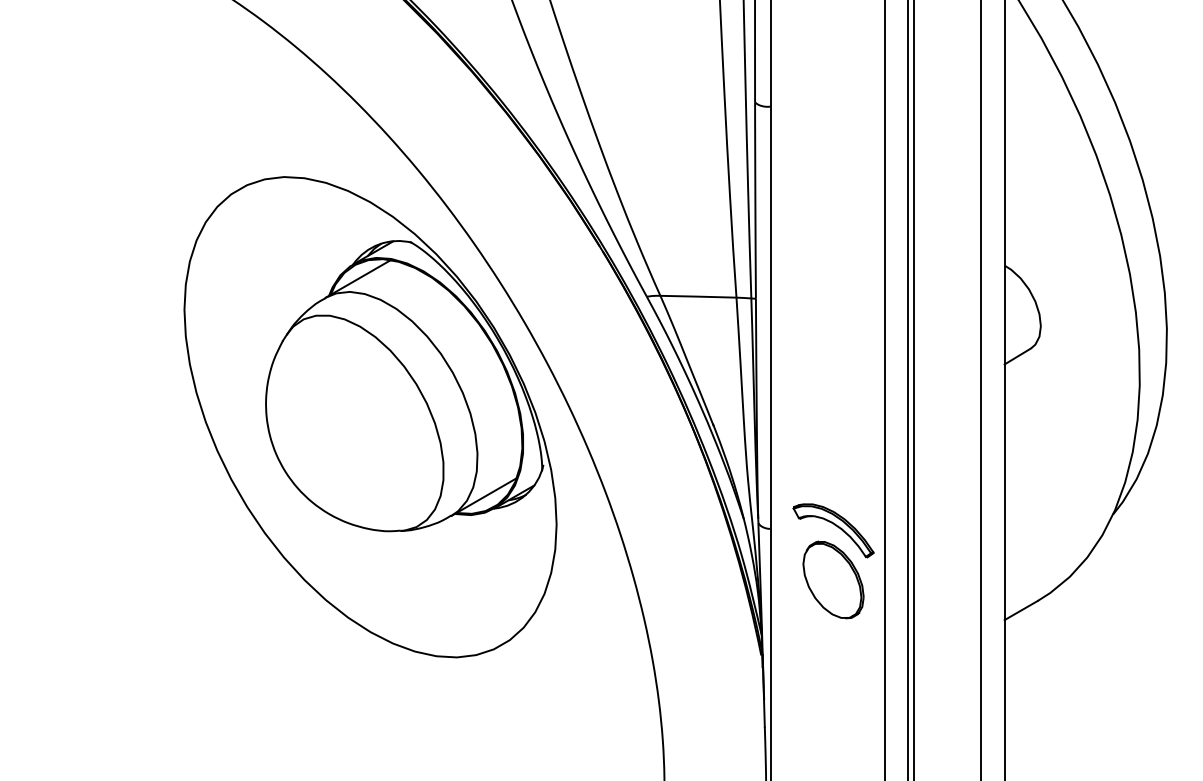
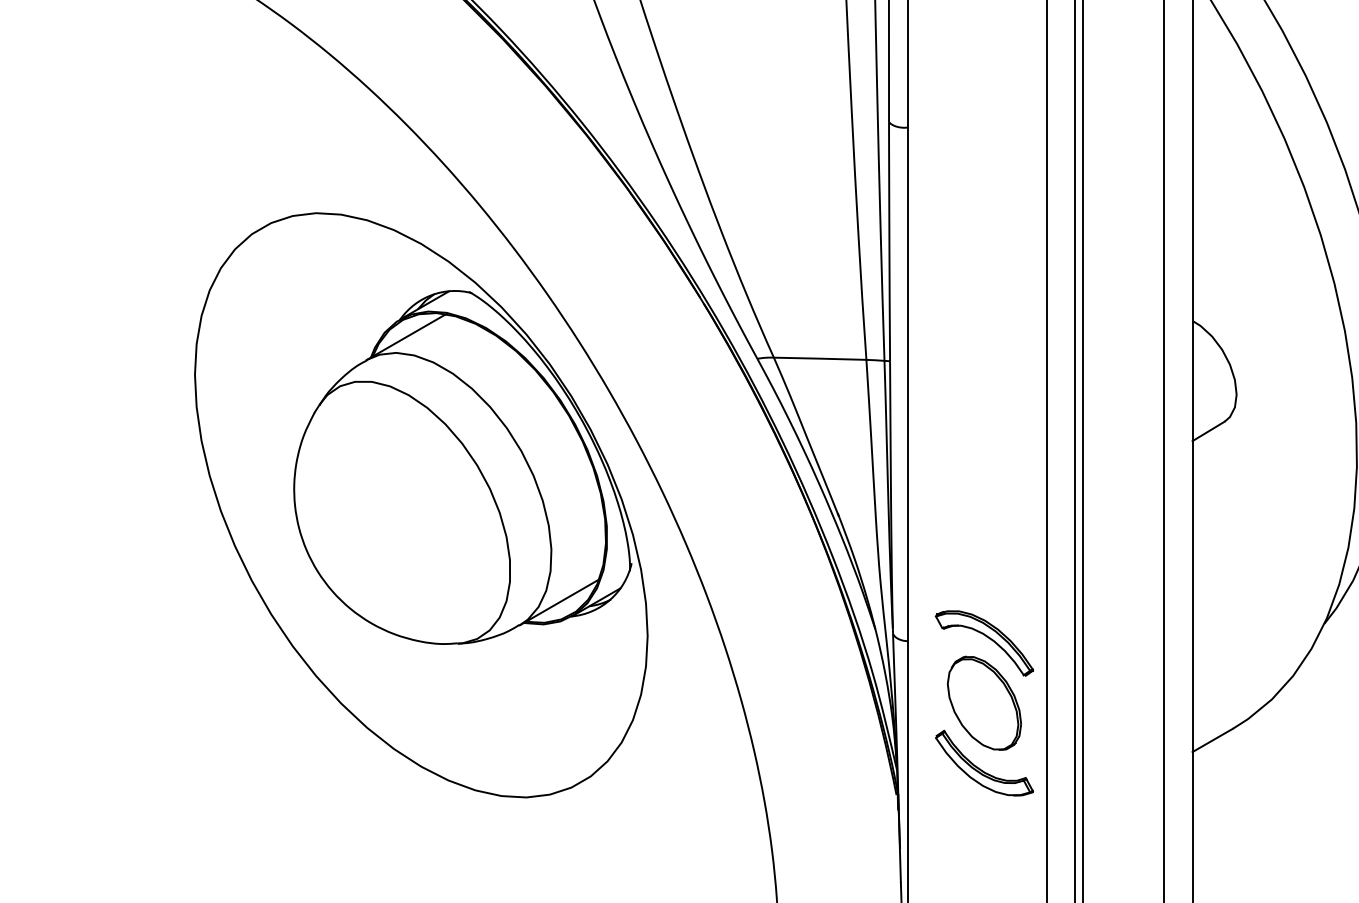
part: (833, 628) -> (984, 762), added

